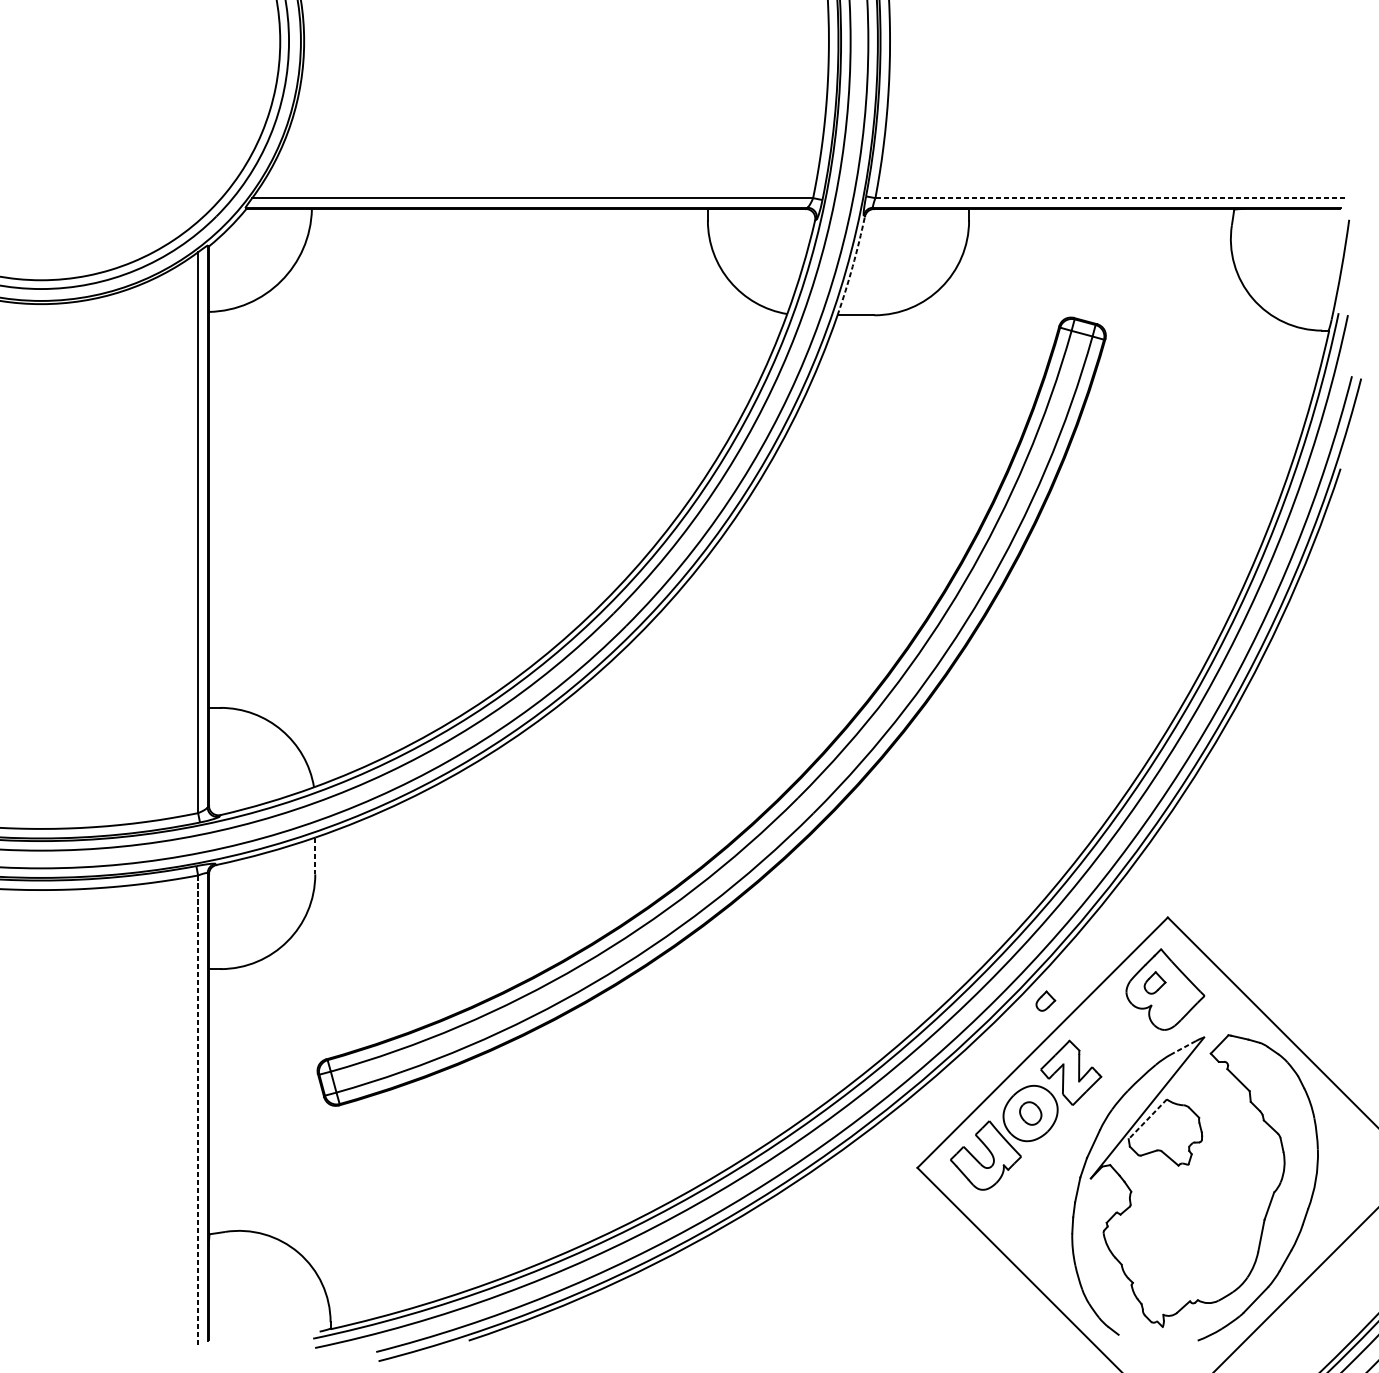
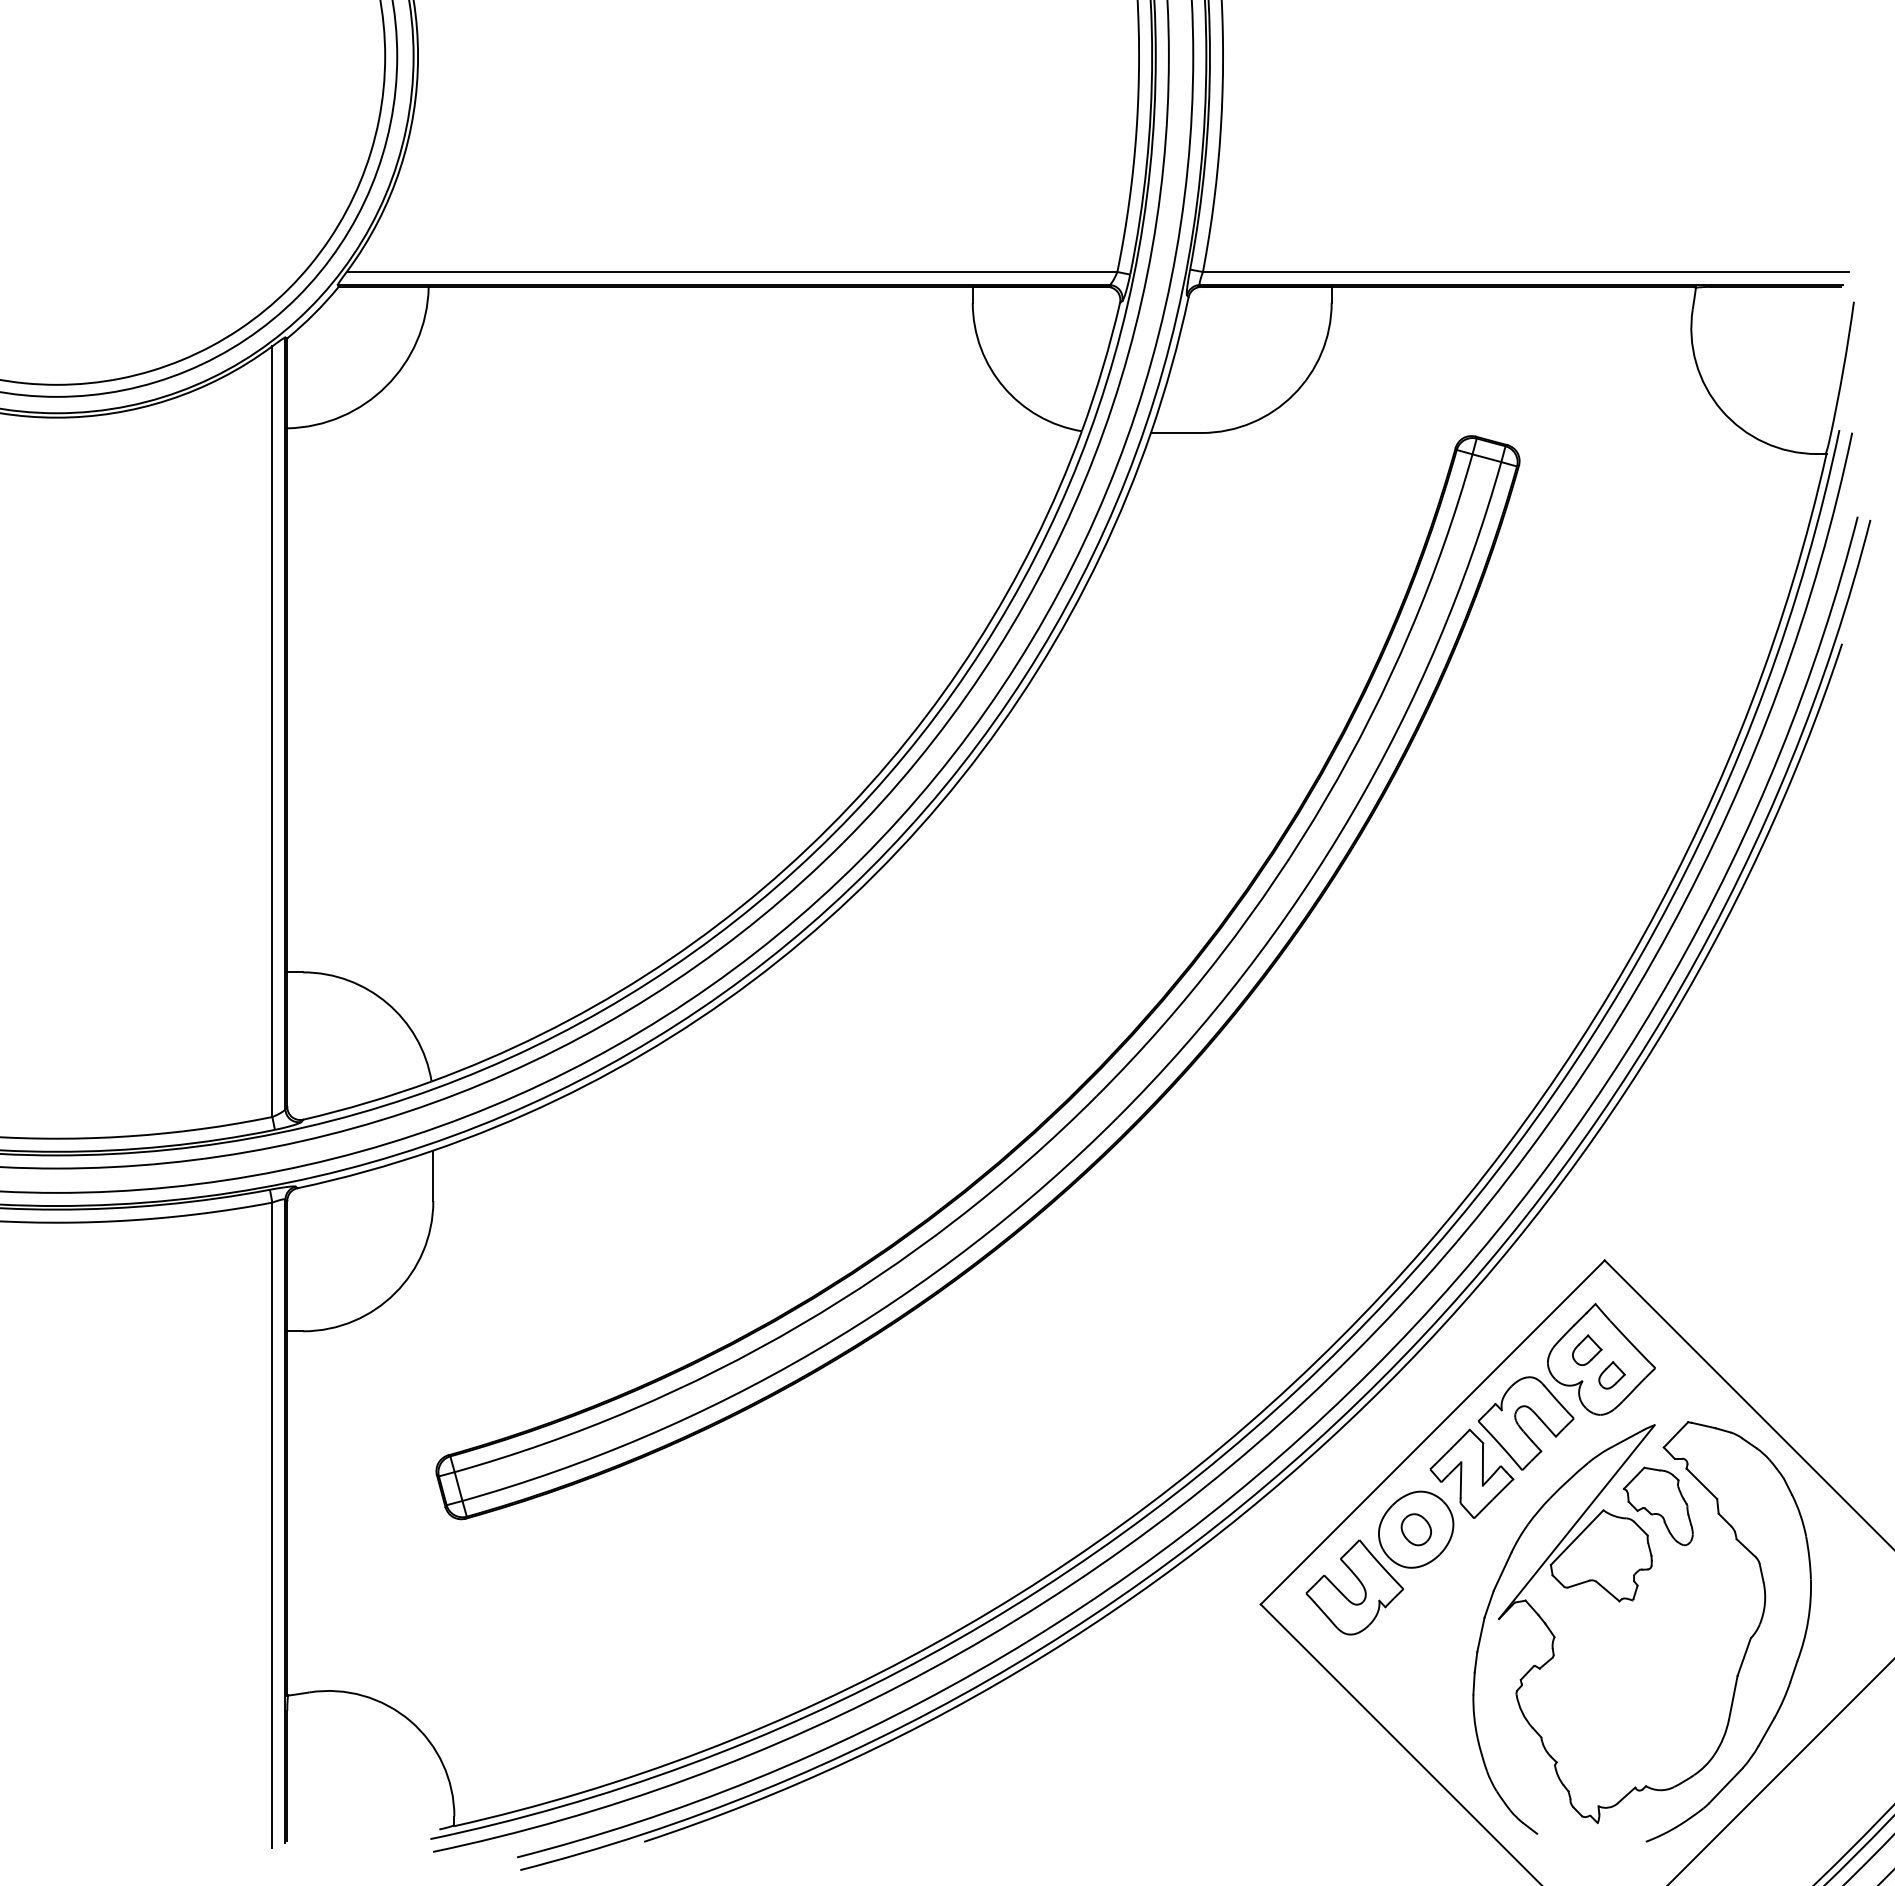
line: (1110, 198) -> (1525, 272), dashed -> solid
arc: (852, 266) -> (1171, 365), dashed -> solid
line: (315, 856) -> (433, 1176), dashed -> solid
part: (1045, 1001) -> (1611, 1375), moved
part: (1107, 1039) -> (1521, 1427), added
line: (1182, 1047) -> (1625, 1439), dashed -> solid
part: (1206, 1096) -> (1658, 1506), added
line: (198, 1110) -> (272, 1525), dashed -> solid
line: (1148, 1119) -> (1577, 1537), dashed -> solid

